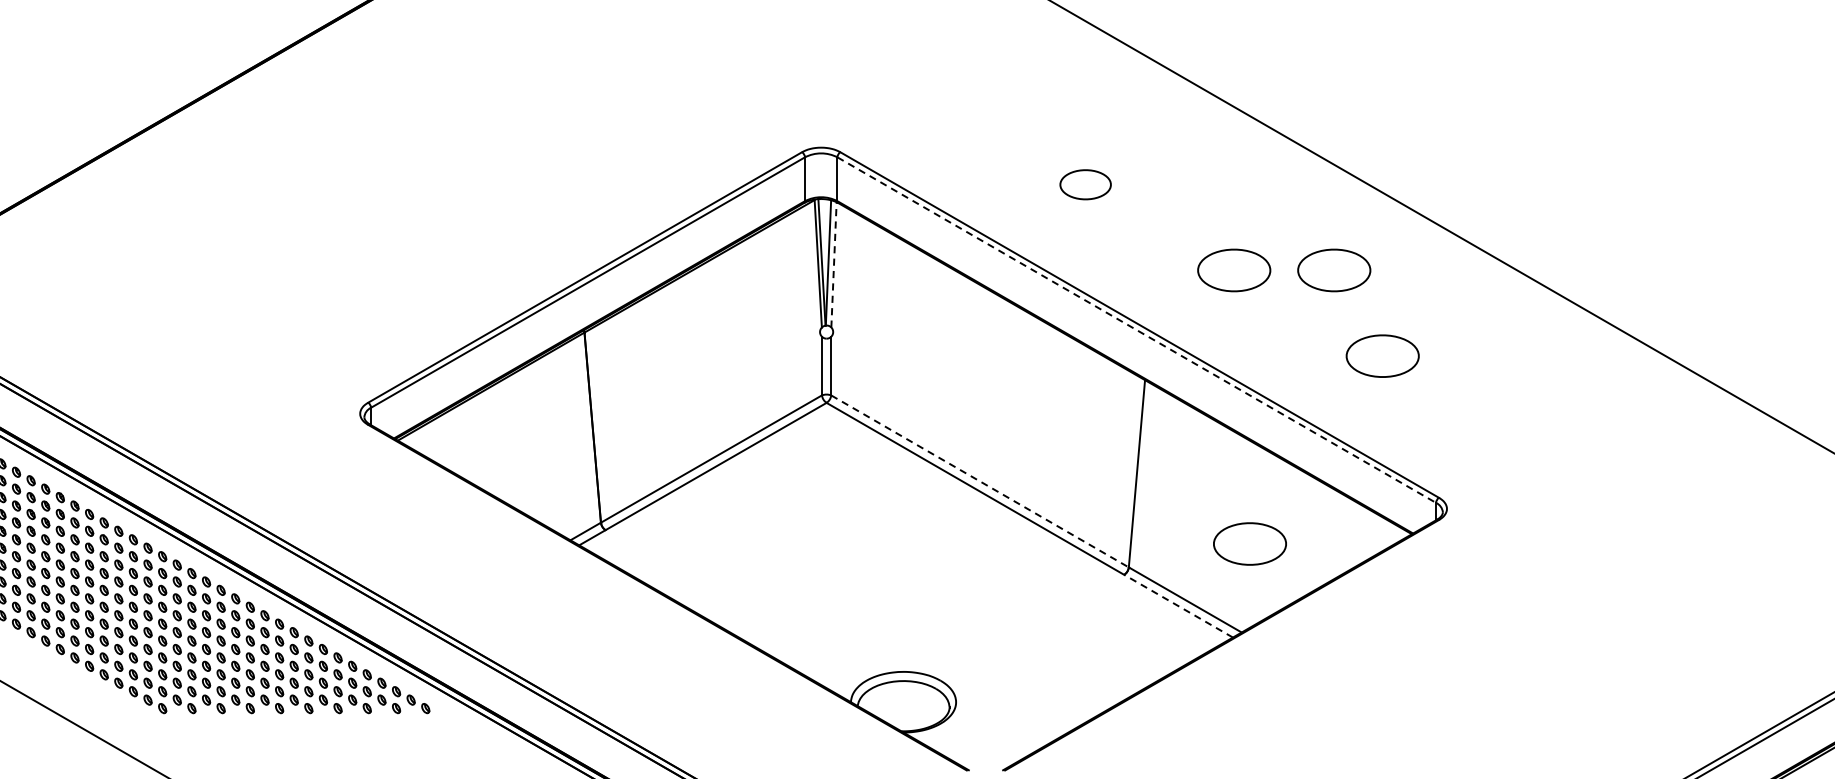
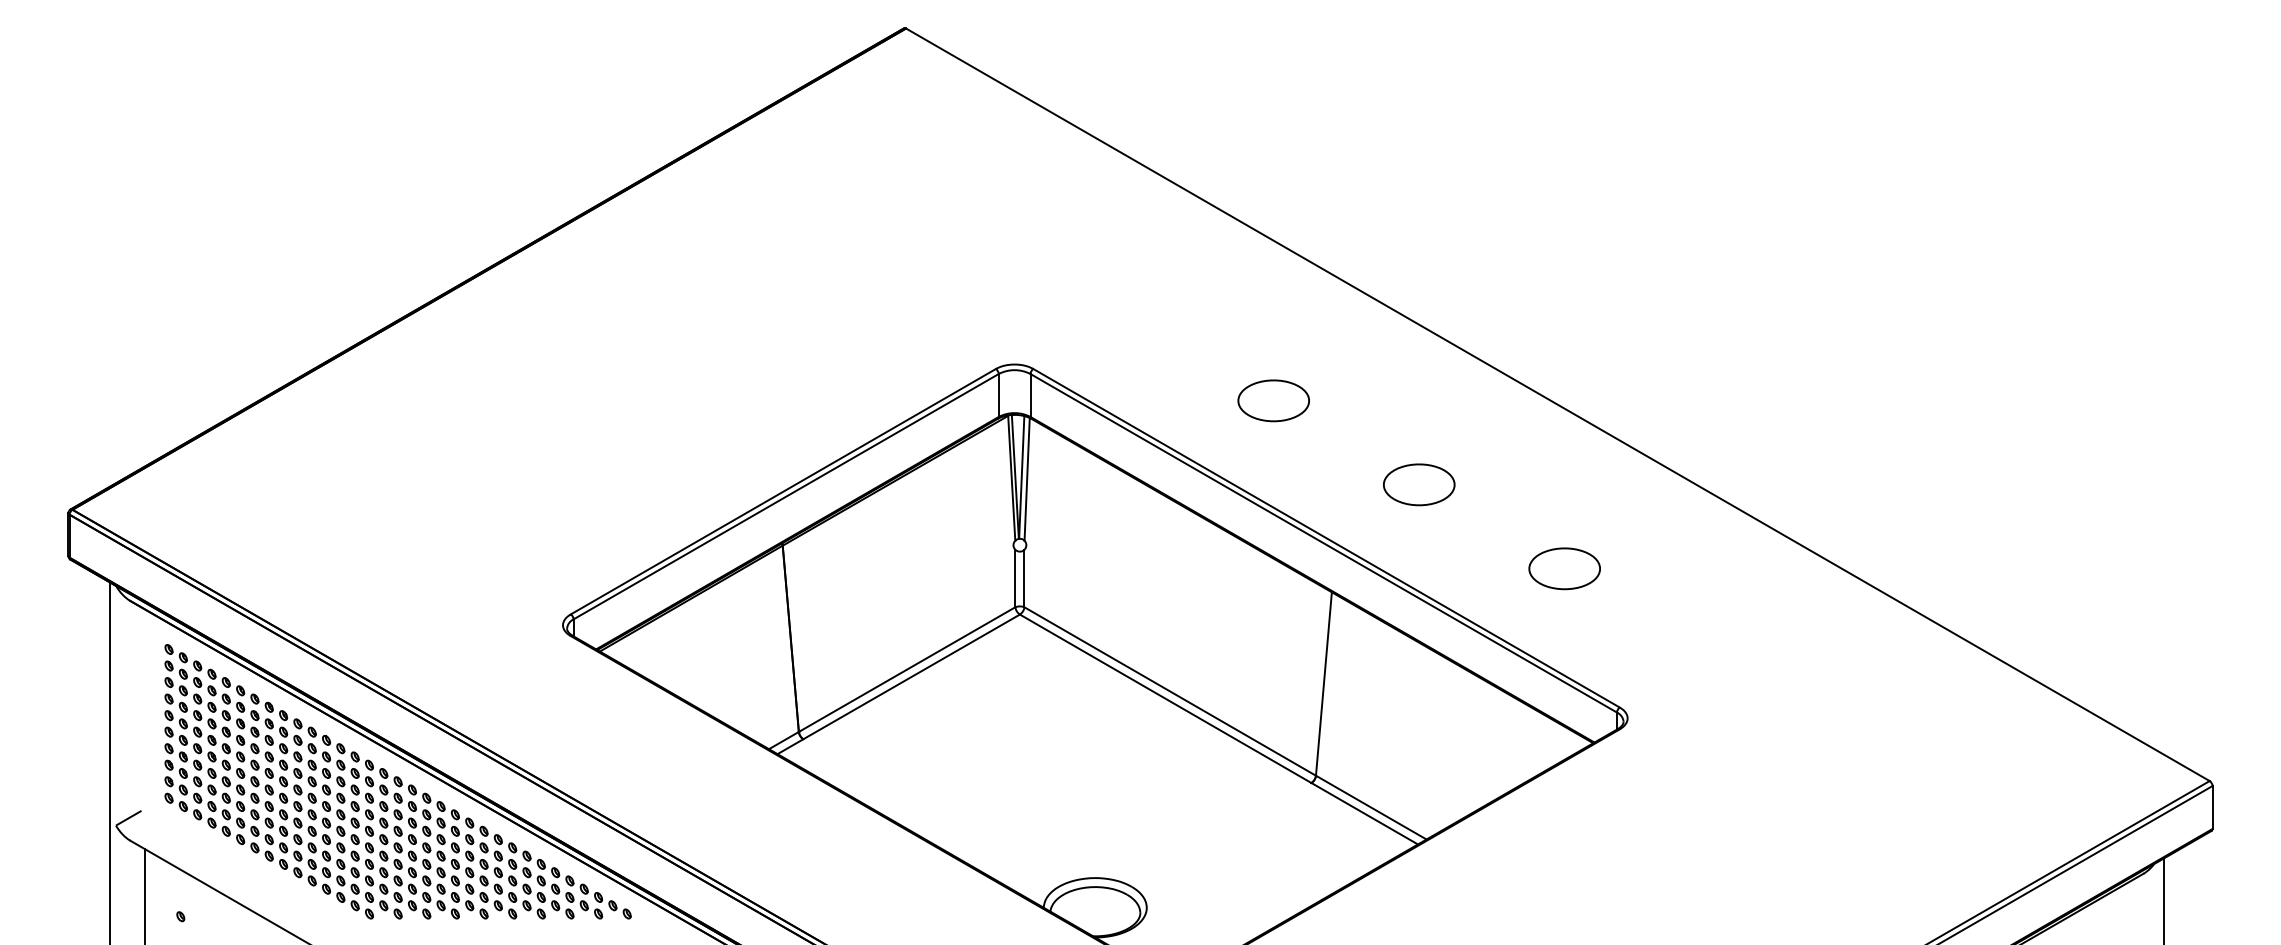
part: (1085, 184) -> (1273, 400), size x1.43
line: (834, 263) -> (1027, 478), dashed -> solid
part: (1334, 270) -> (1517, 484), removed
line: (1136, 330) -> (1323, 543), dashed -> solid
line: (980, 481) -> (1170, 691), dashed -> solid
part: (1249, 543) -> (1434, 752), removed
line: (1178, 605) -> (1364, 813), dashed -> solid

